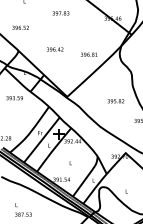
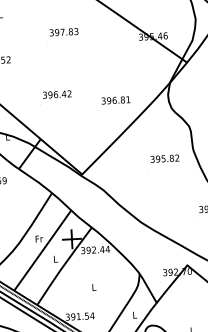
text: (115, 101) -> (164, 159), moved

